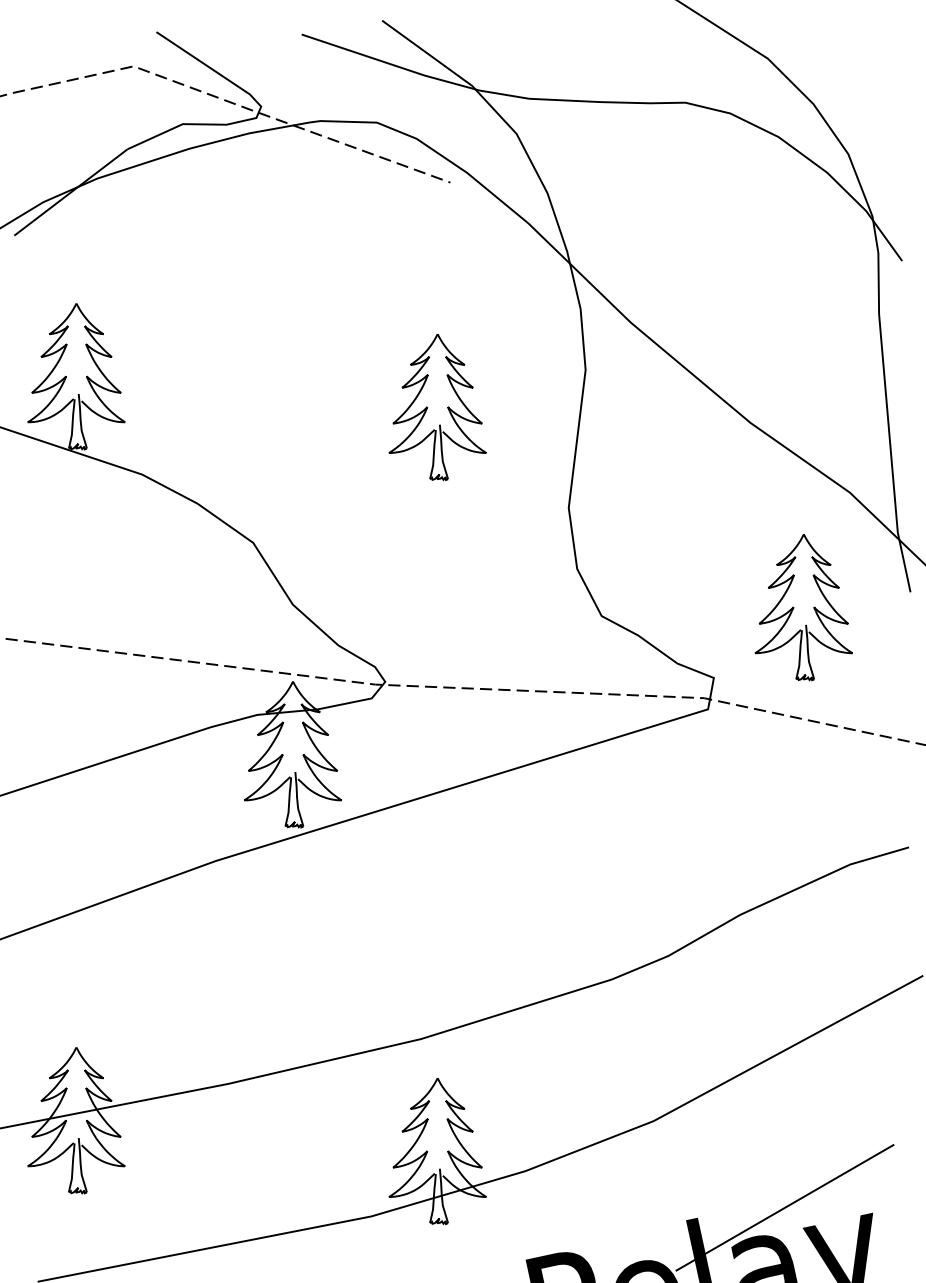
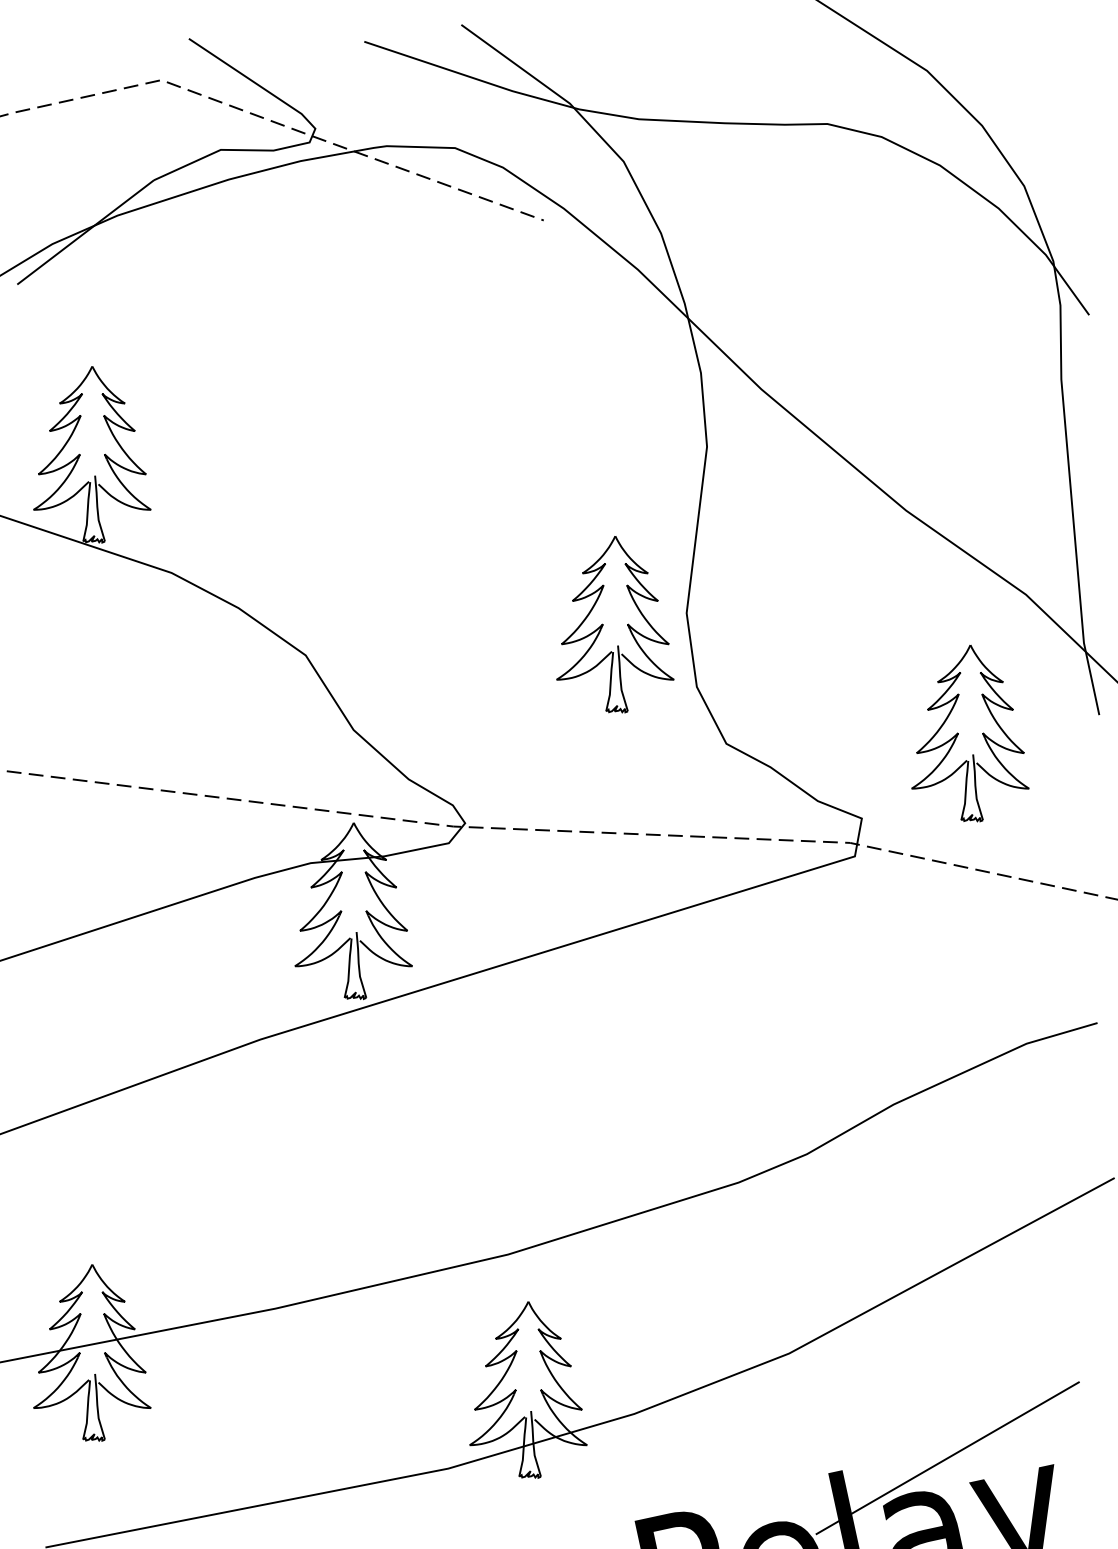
part: (437, 407) -> (615, 624), moved

